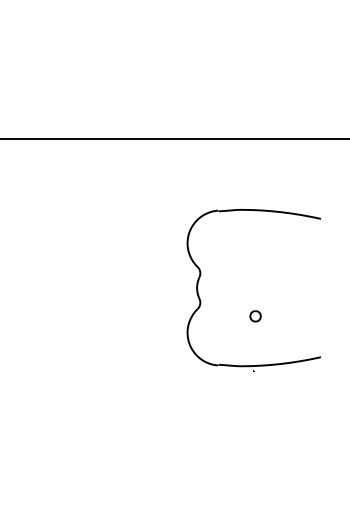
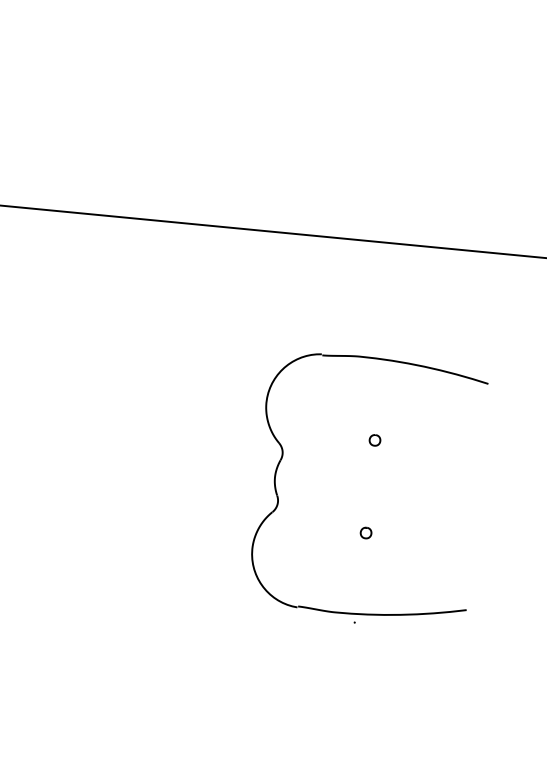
part: (255, 259) -> (374, 440), added
part: (255, 316) -> (366, 533), size x0.62

